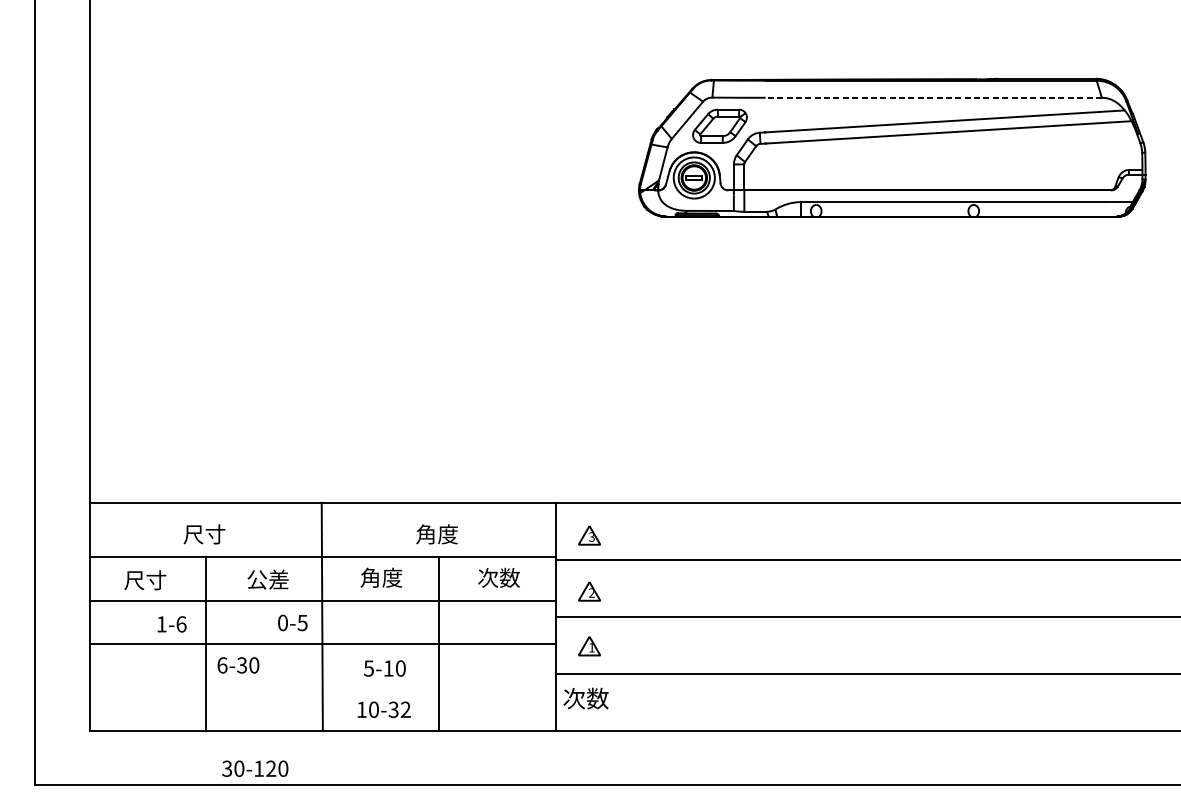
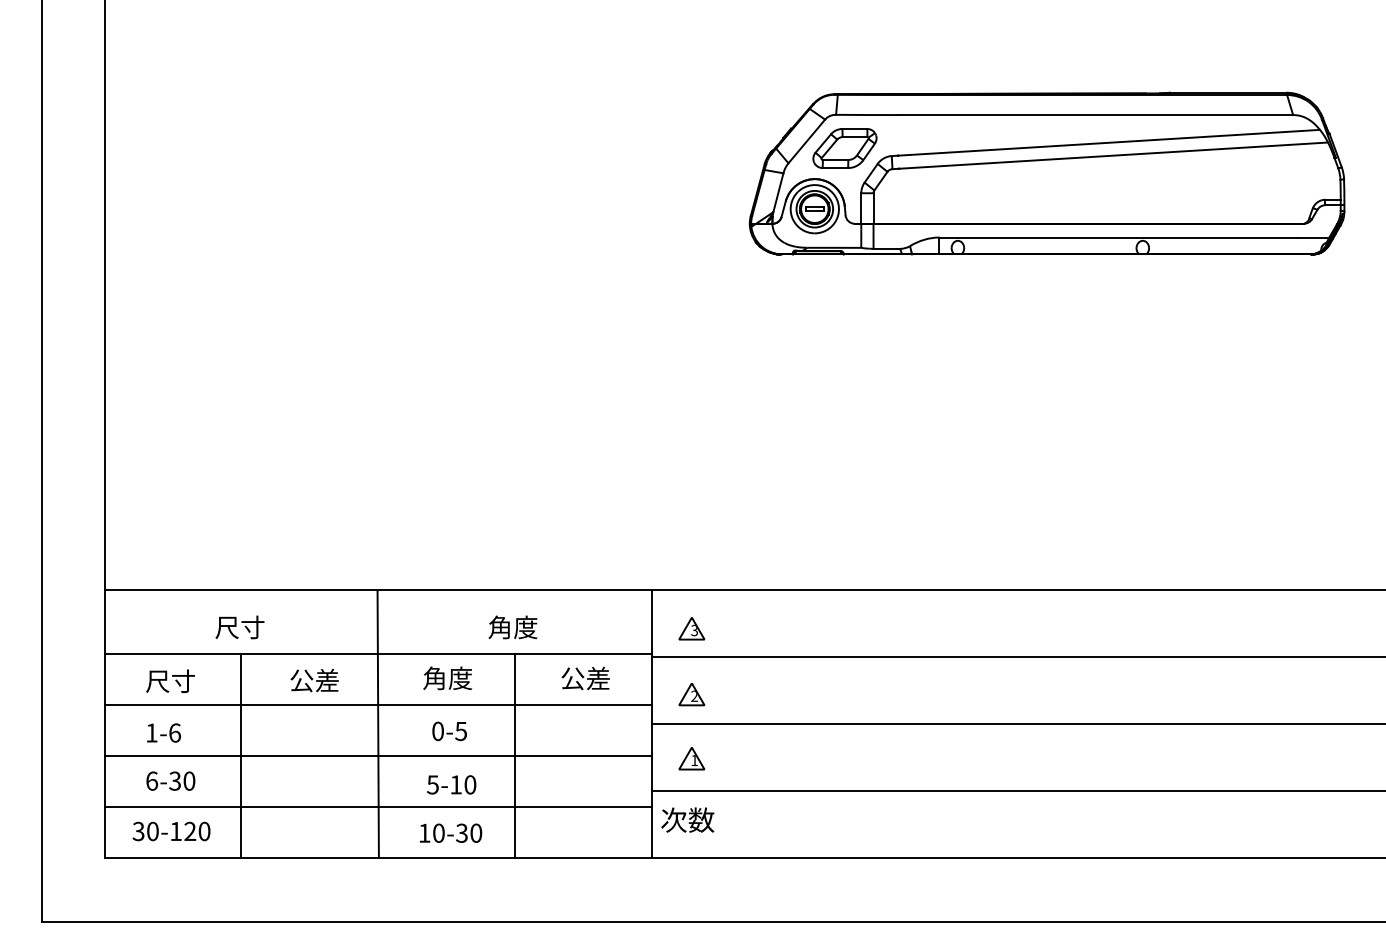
line: (933, 98) -> (1095, 115), dashed -> solid
text: (498, 577) -> (585, 678), 次数 -> 公差
text: (171, 623) -> (163, 732), moved
text: (292, 623) -> (449, 731), moved
text: (238, 664) -> (170, 780), moved
line: (322, 686) -> (378, 806), added
text: (406, 709) -> (476, 832), 10-32 -> 10-30
text: (255, 768) -> (171, 831), moved

